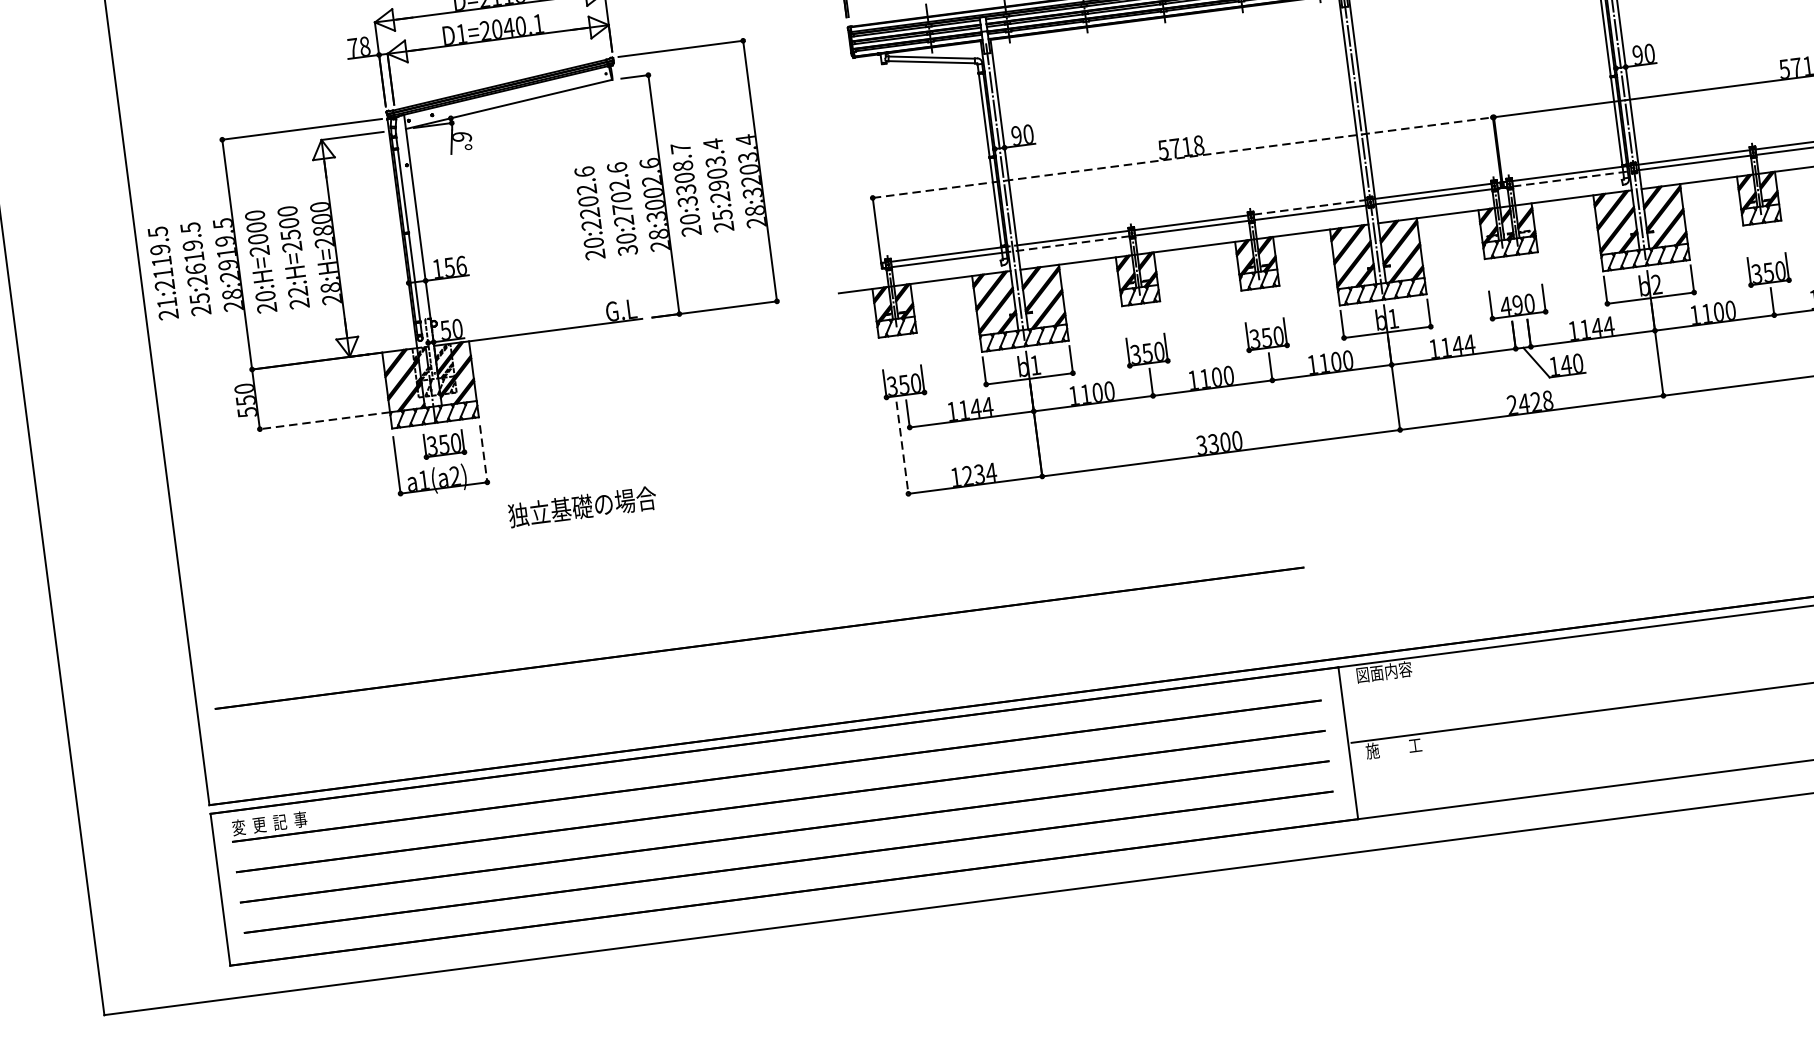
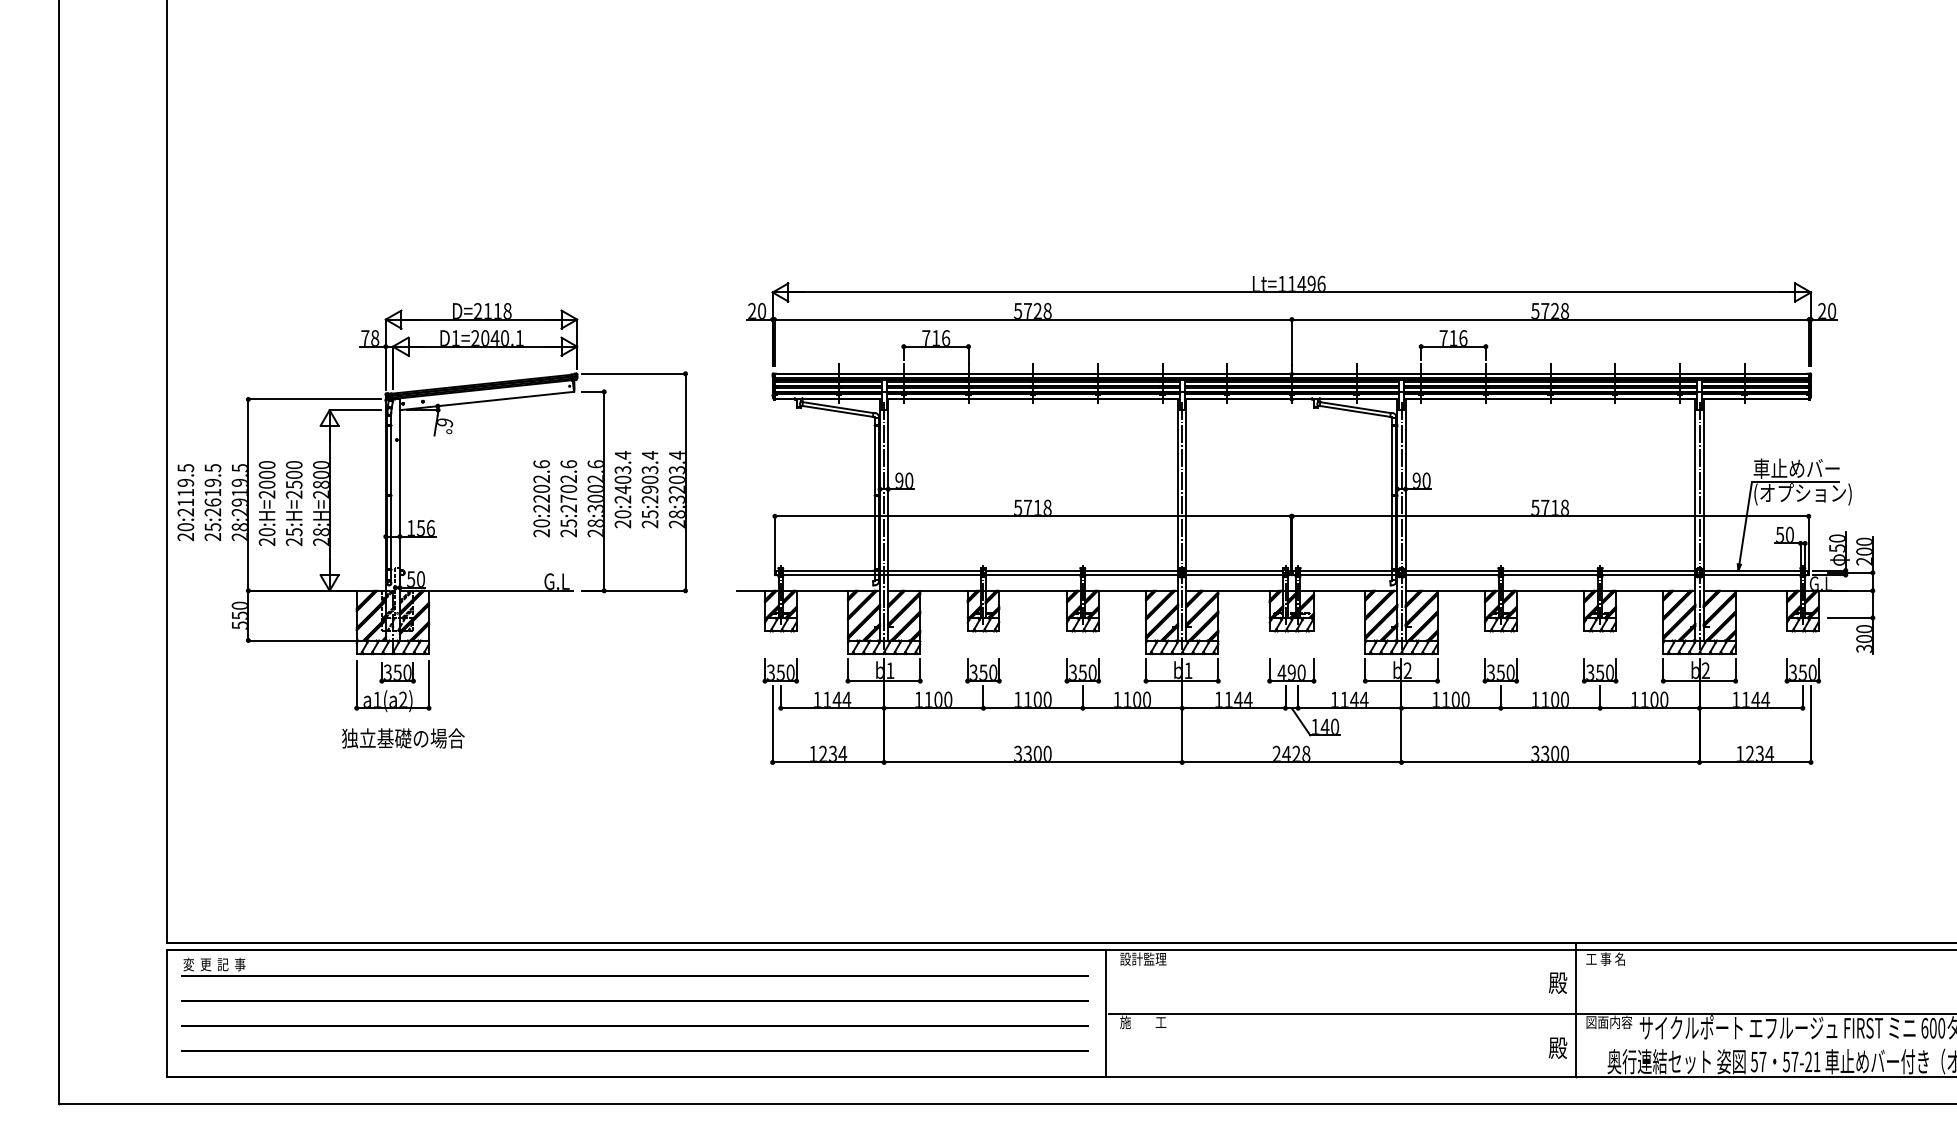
line: (1183, 157) -> (1033, 516), dashed -> solid
text: (683, 173) -> (622, 476), 20:3308.7 -> 20:2403.4
line: (1573, 179) -> (1350, 575), dashed -> solid
line: (1311, 207) -> (1133, 570), dashed -> solid
text: (626, 244) -> (568, 528), 30:2702.6 -> 25:2702.6
line: (1073, 244) -> (934, 575), dashed -> solid
text: (297, 292) -> (293, 532), 22:H=2500 -> 25:H=2500
text: (166, 303) -> (185, 527), 21:2119.5 -> 20:2119.5
line: (323, 420) -> (301, 640), dashed -> solid
line: (902, 448) -> (772, 724), dashed -> solid
line: (484, 453) -> (429, 684), dashed -> solid
text: (582, 506) -> (403, 738), moved
line: (758, 637) -> (634, 864), removed
text: (1384, 671) -> (1143, 958), 図面内容 -> 設計監理

